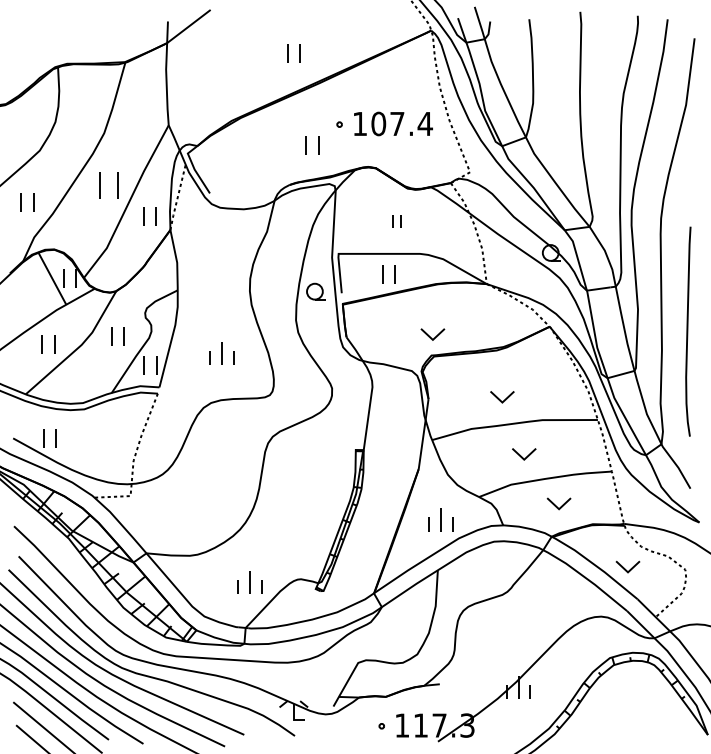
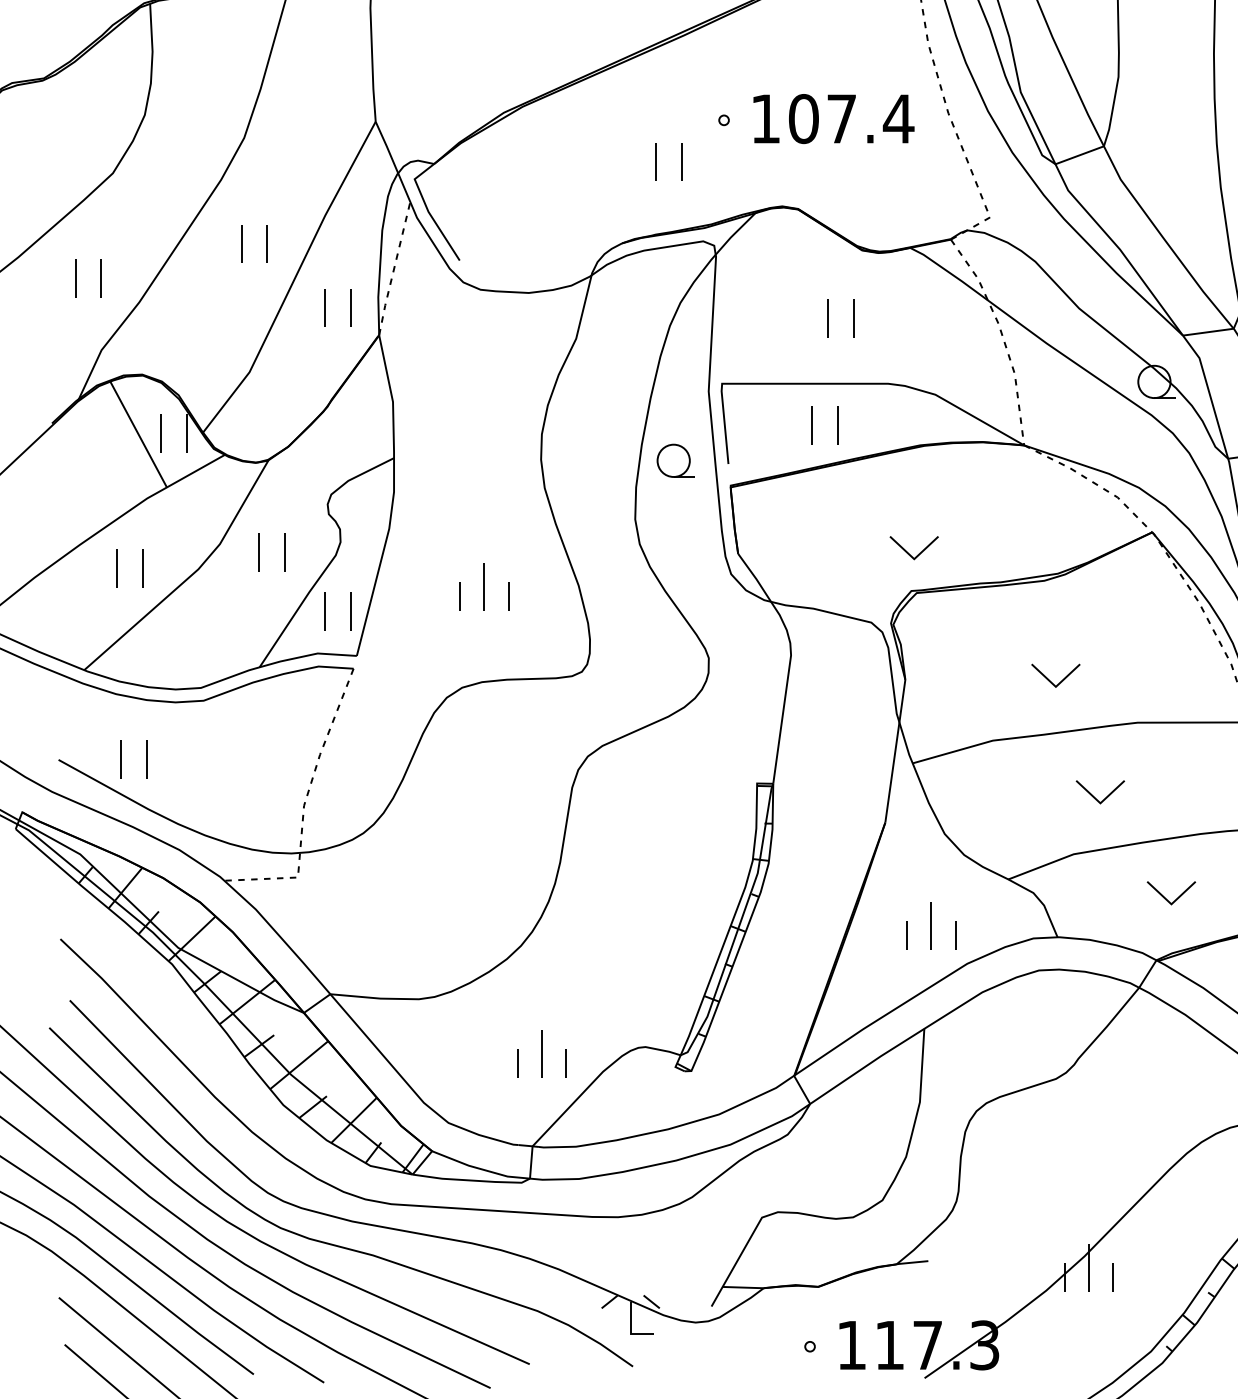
part: (109, 185) -> (254, 244), size x0.71
part: (396, 221) -> (840, 317), size x1.43

